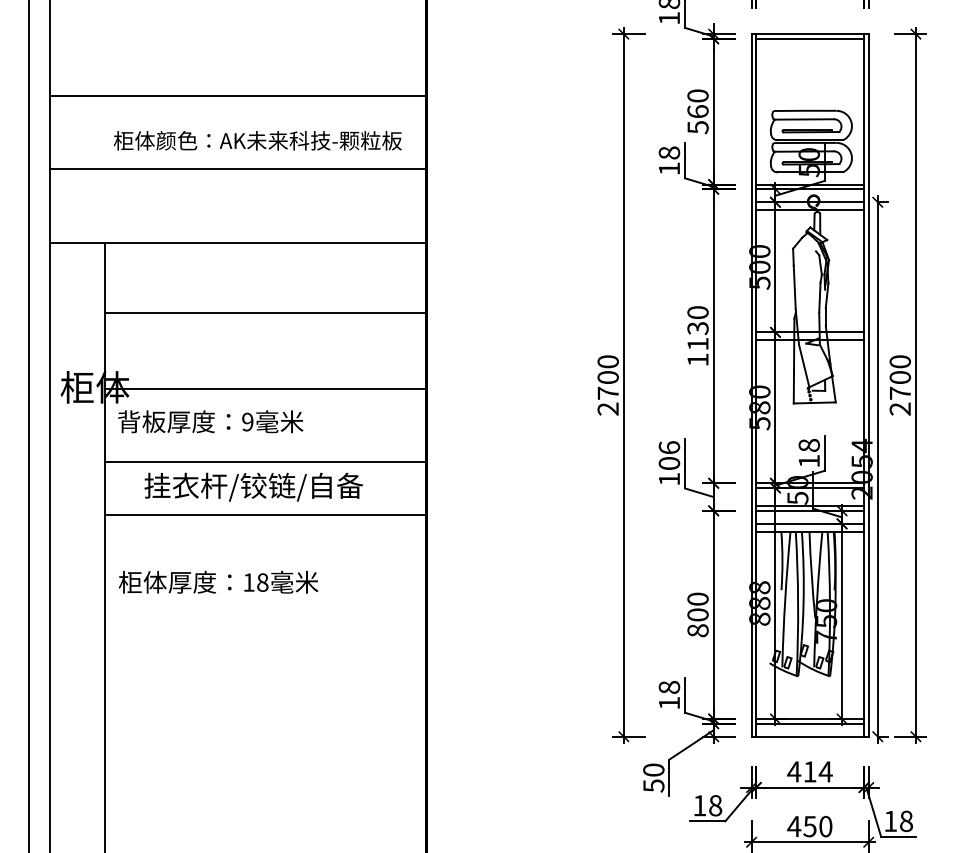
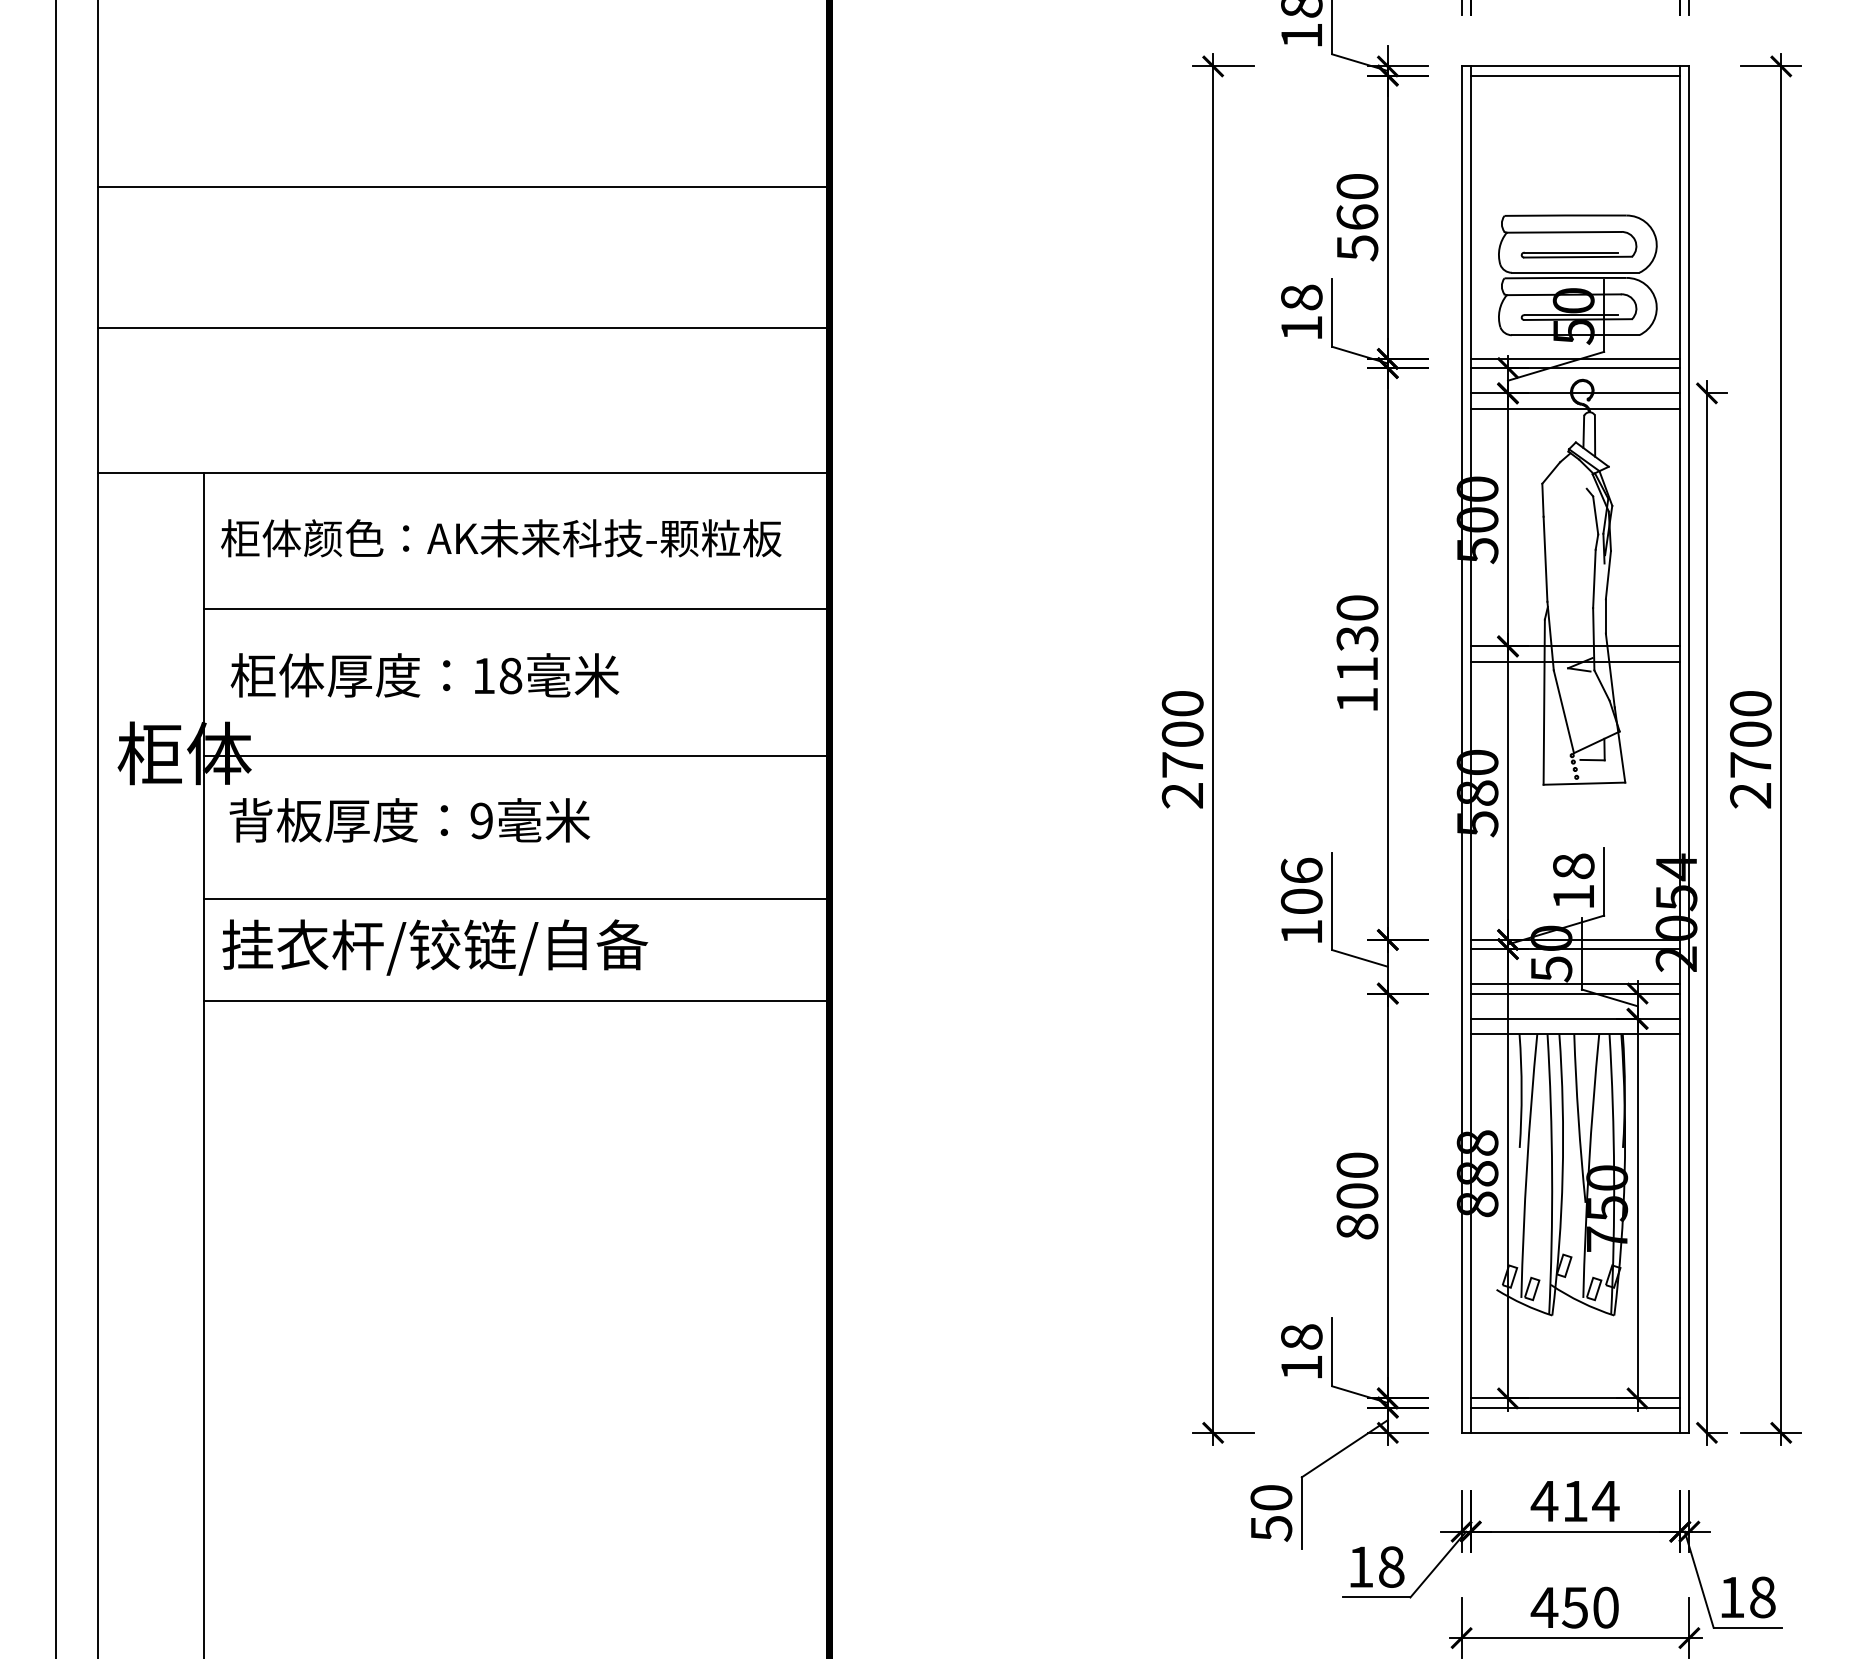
text: (257, 140) -> (500, 537), moved
text: (253, 486) -> (434, 946), moved
text: (218, 581) -> (424, 673), moved

